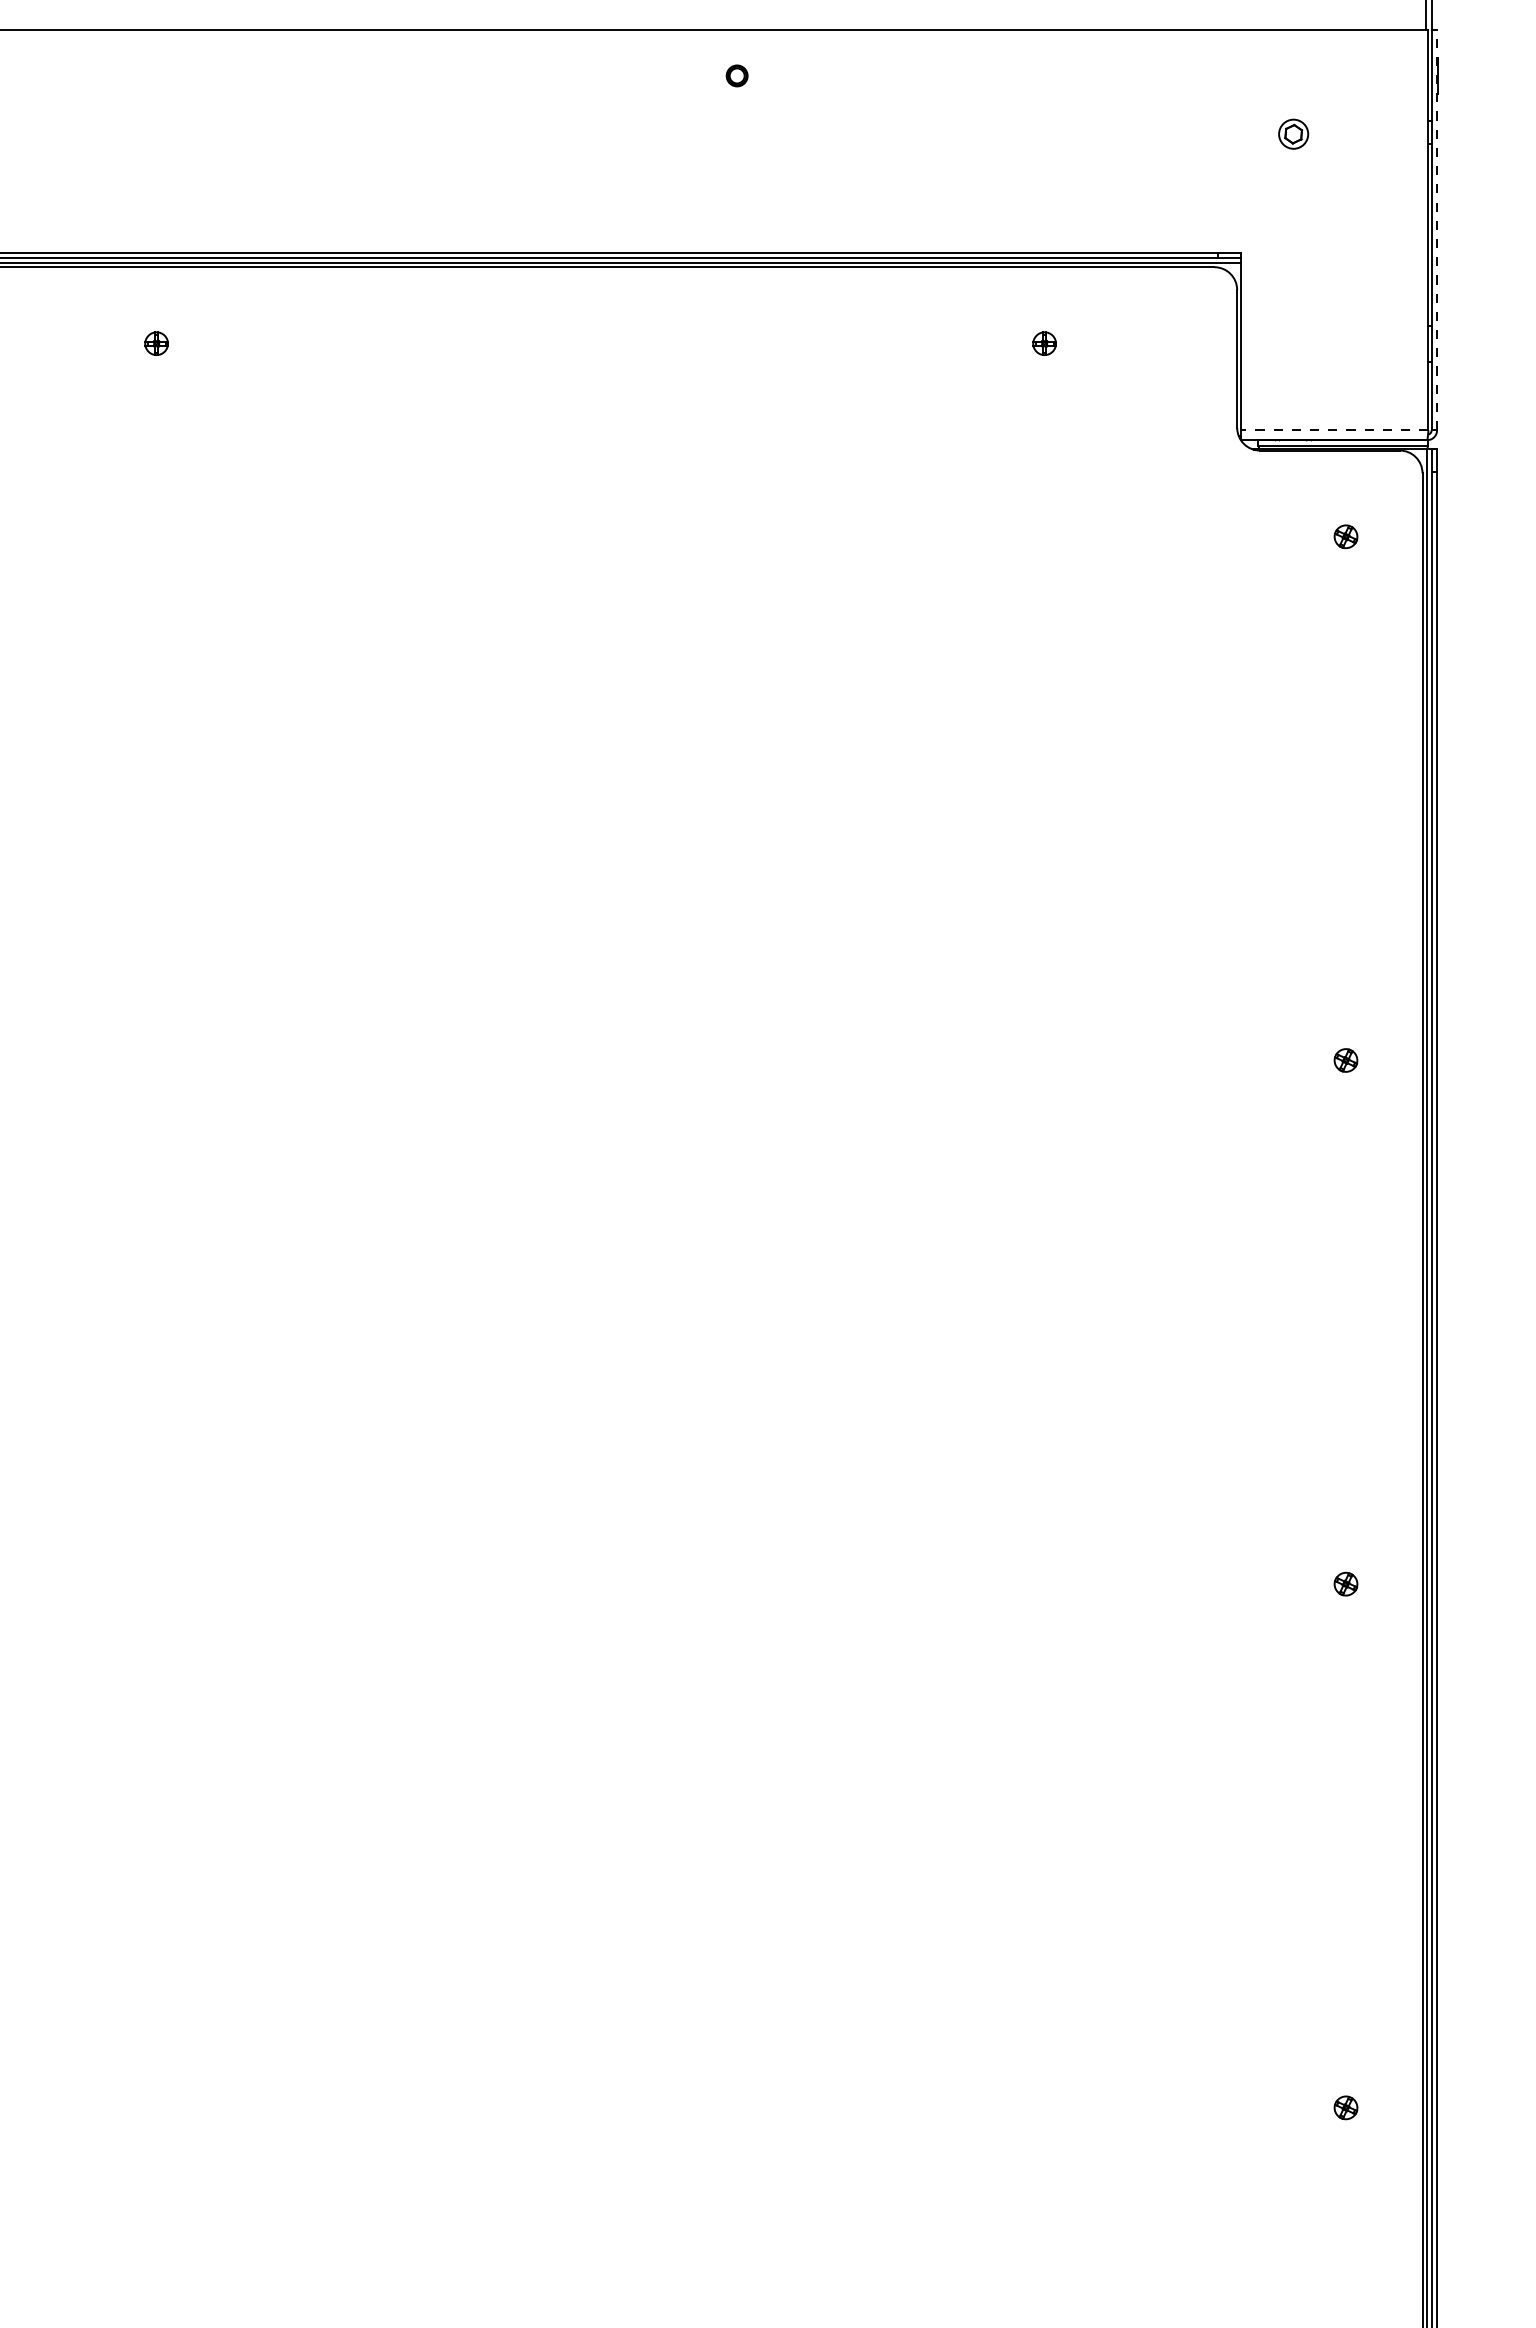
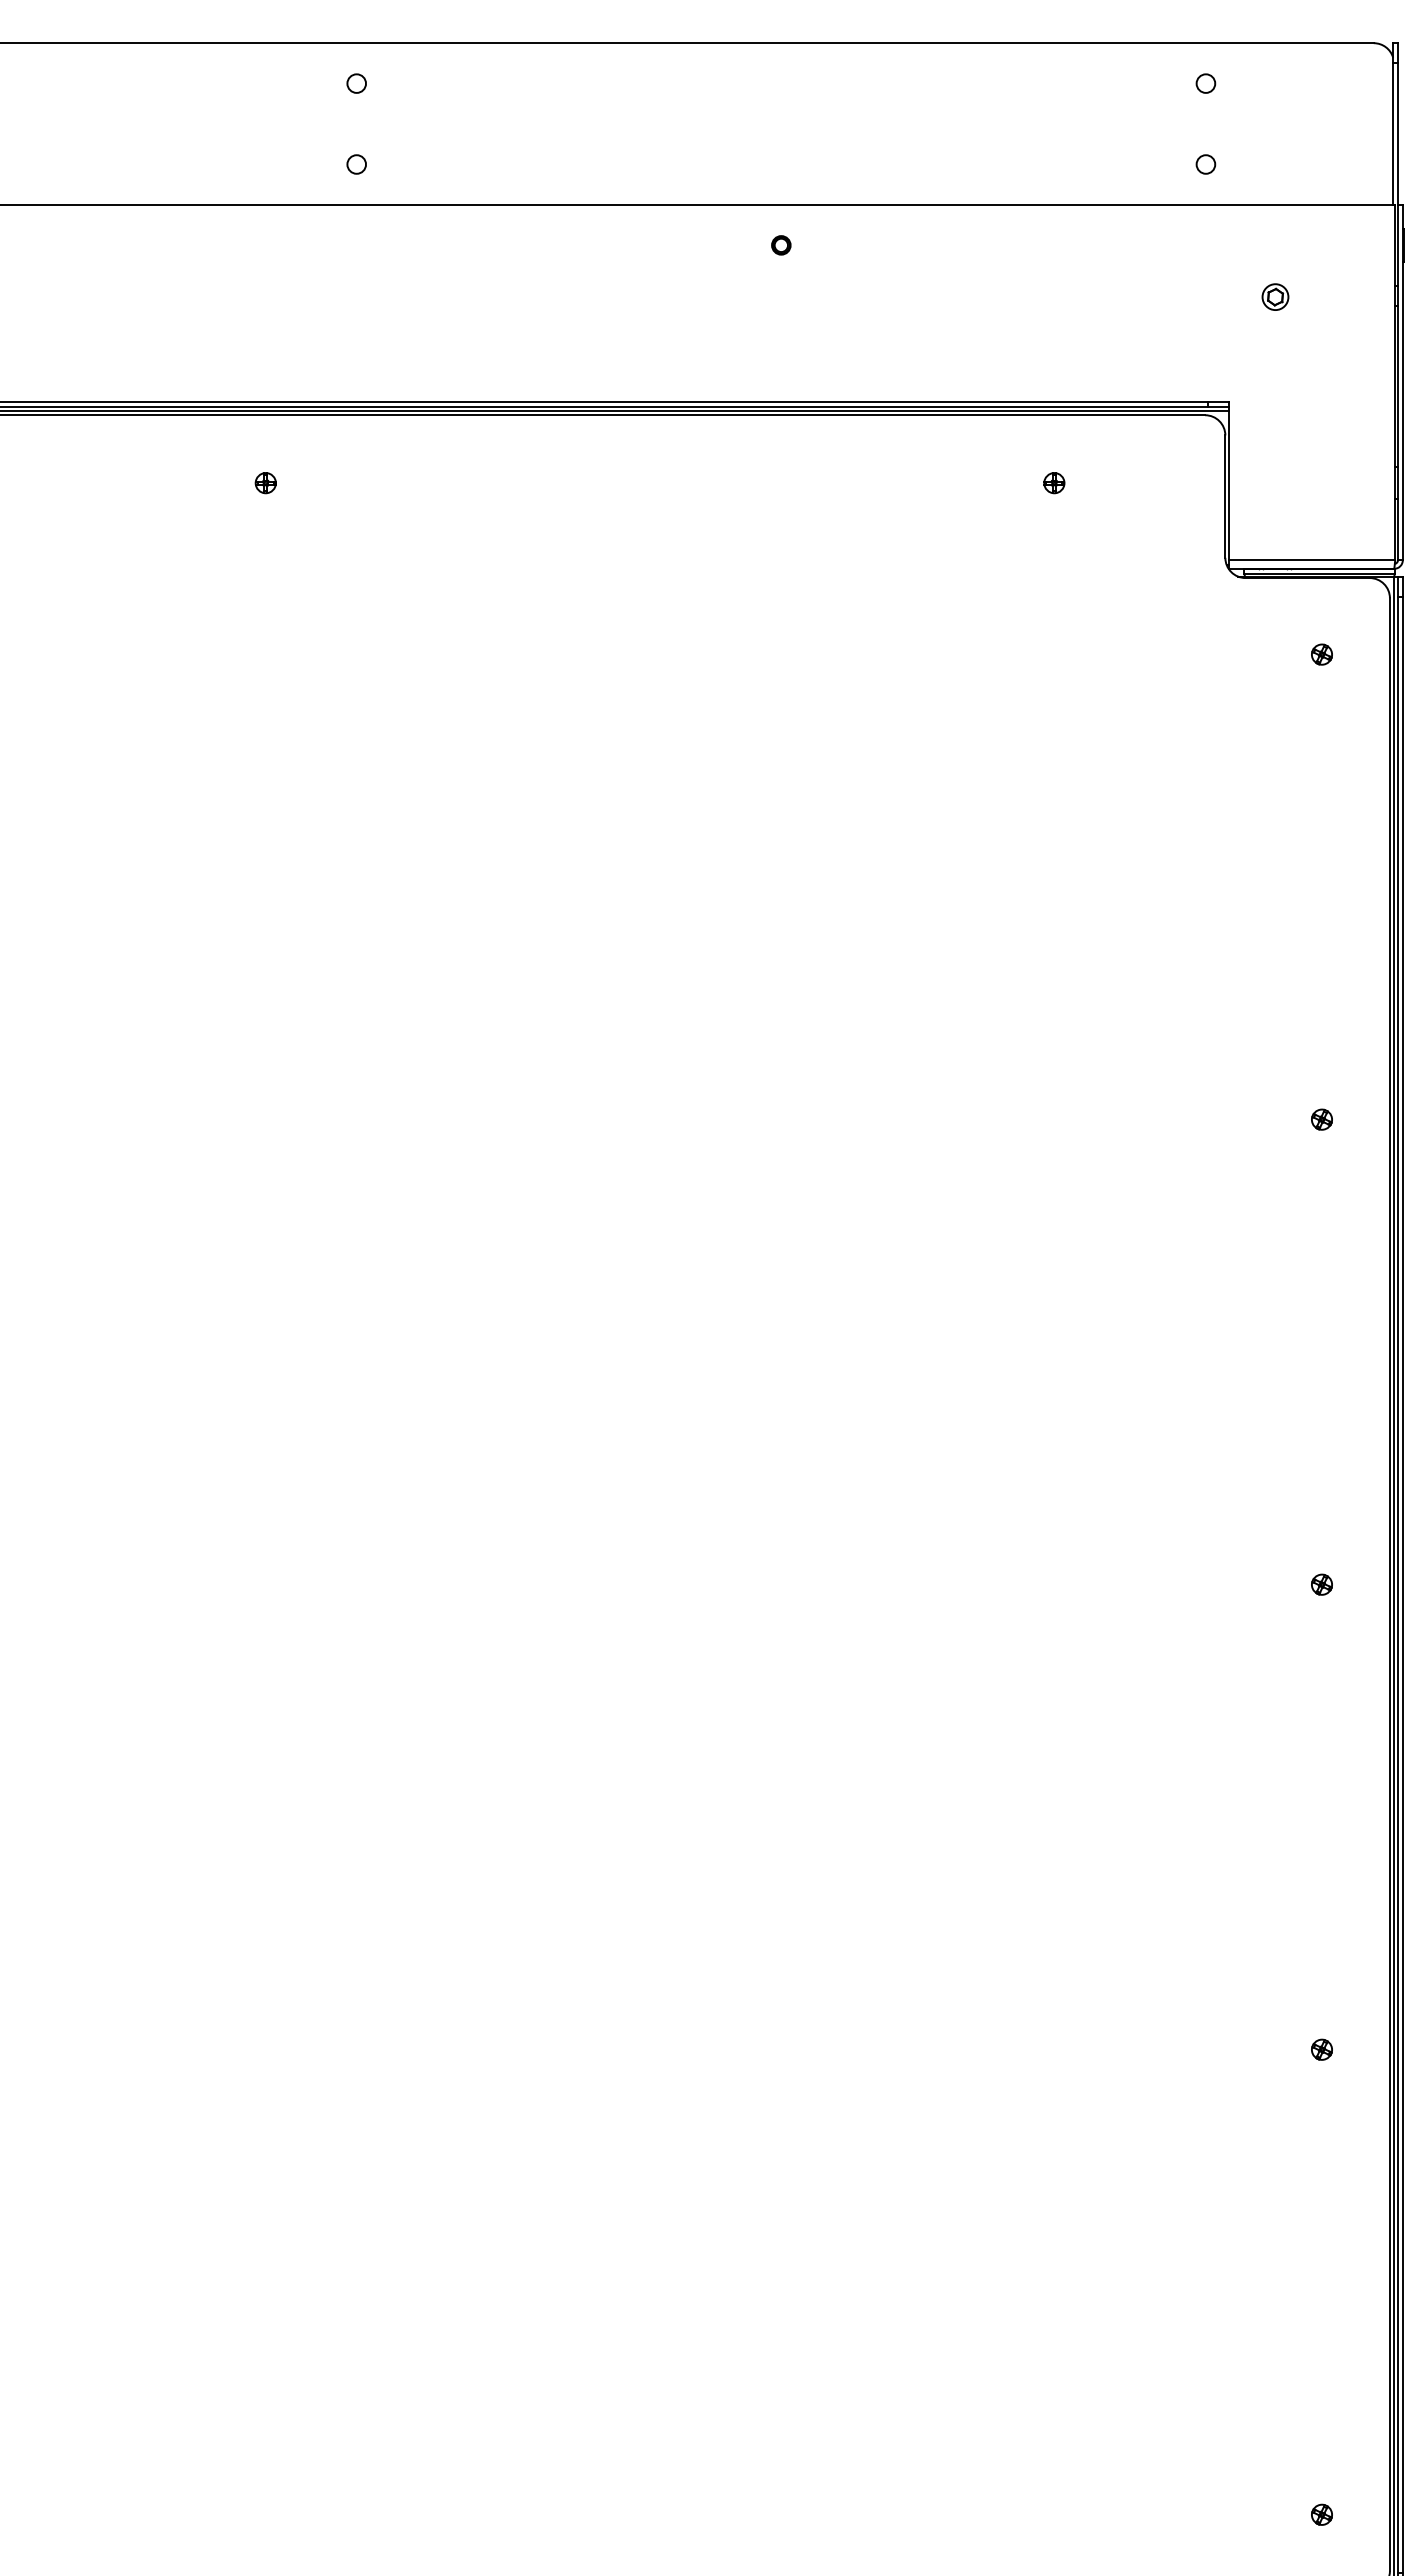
line: (1436, 230) -> (1402, 382), dashed -> solid
line: (1334, 430) -> (1311, 560), dashed -> solid

